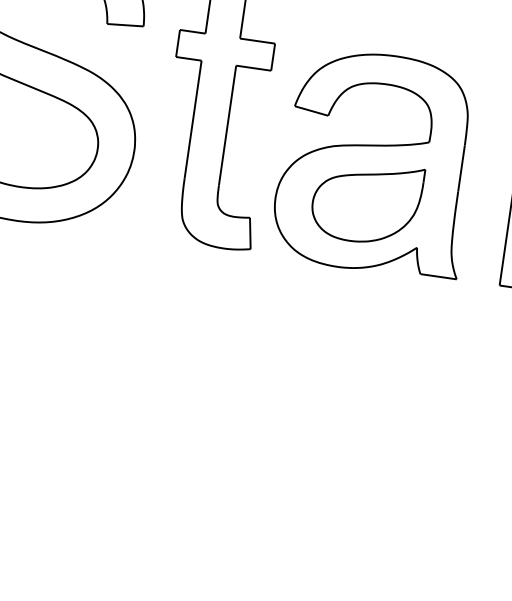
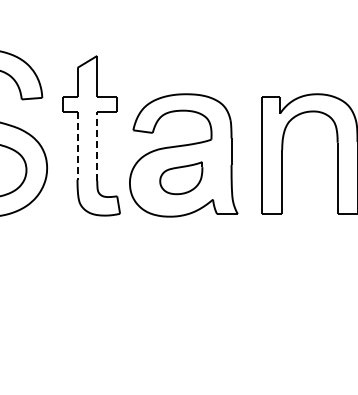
line: (192, 120) -> (77, 146), solid -> dashed
line: (228, 125) -> (97, 146), solid -> dashed
part: (367, 201) -> (181, 177), size x0.7

